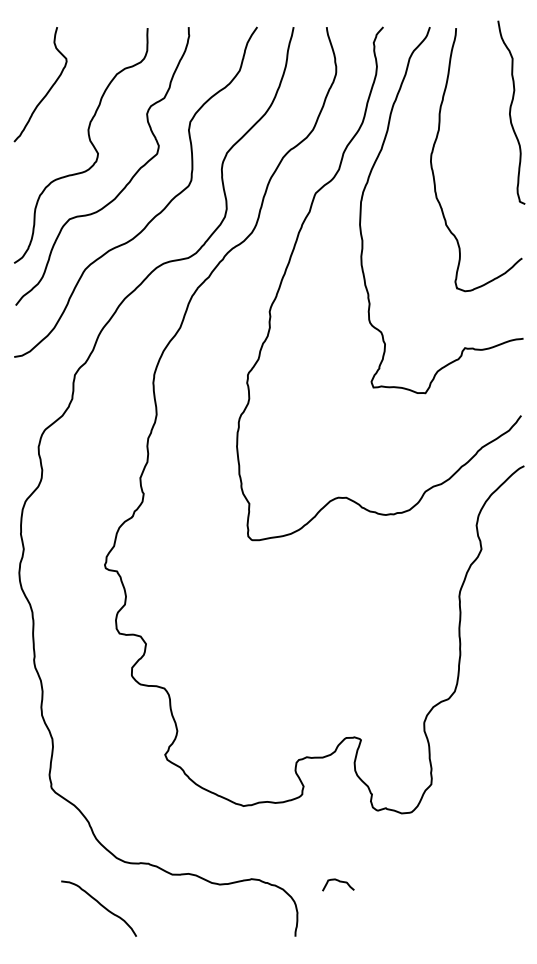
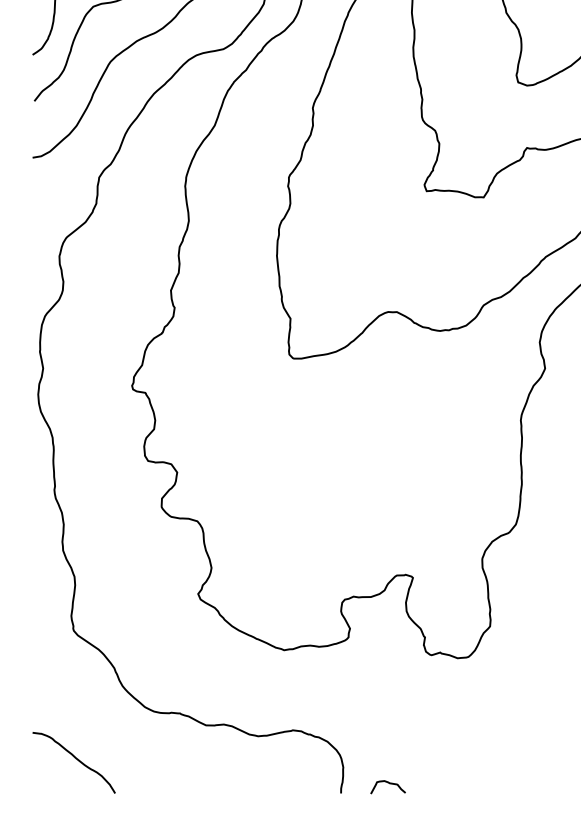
curve: (339, 882) -> (389, 784), moved
curve: (100, 905) -> (75, 759), moved

